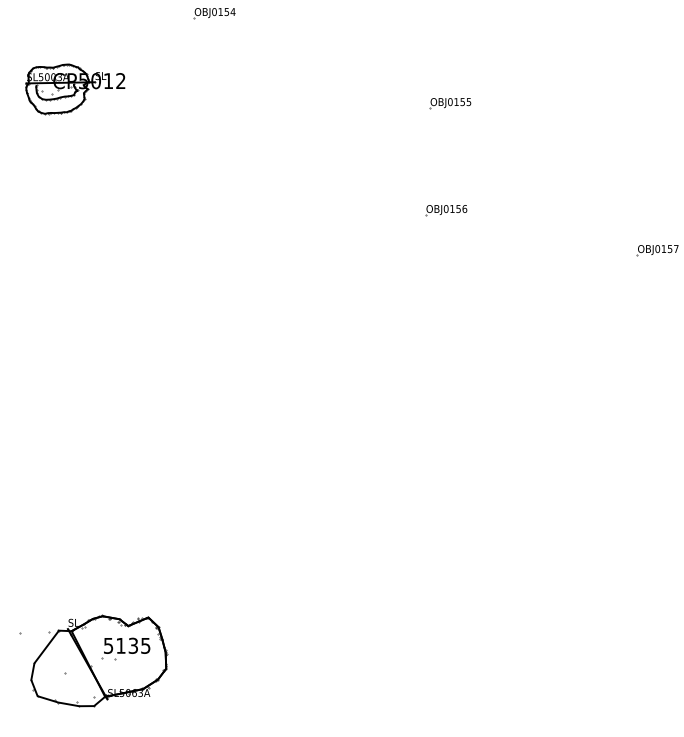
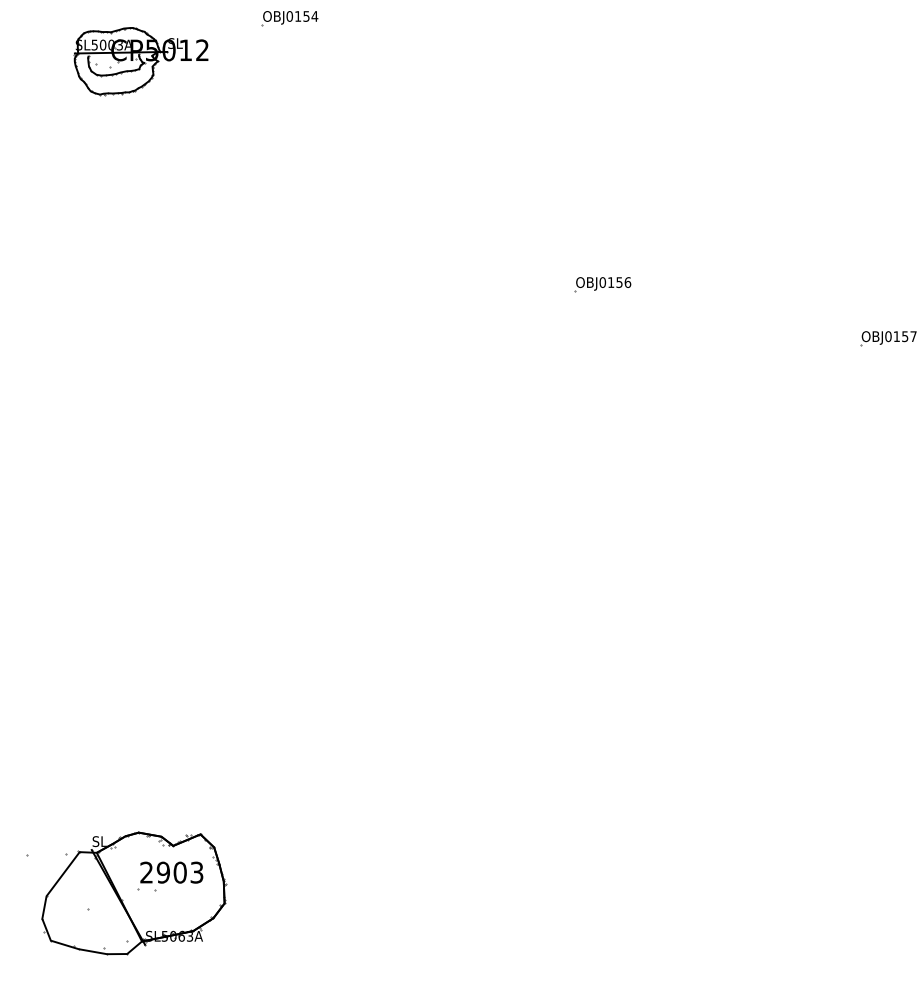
part: (75, 89) -> (141, 61), moved
part: (450, 103) -> (608, 140), removed
text: (127, 645) -> (172, 872), 5135 -> 2903

